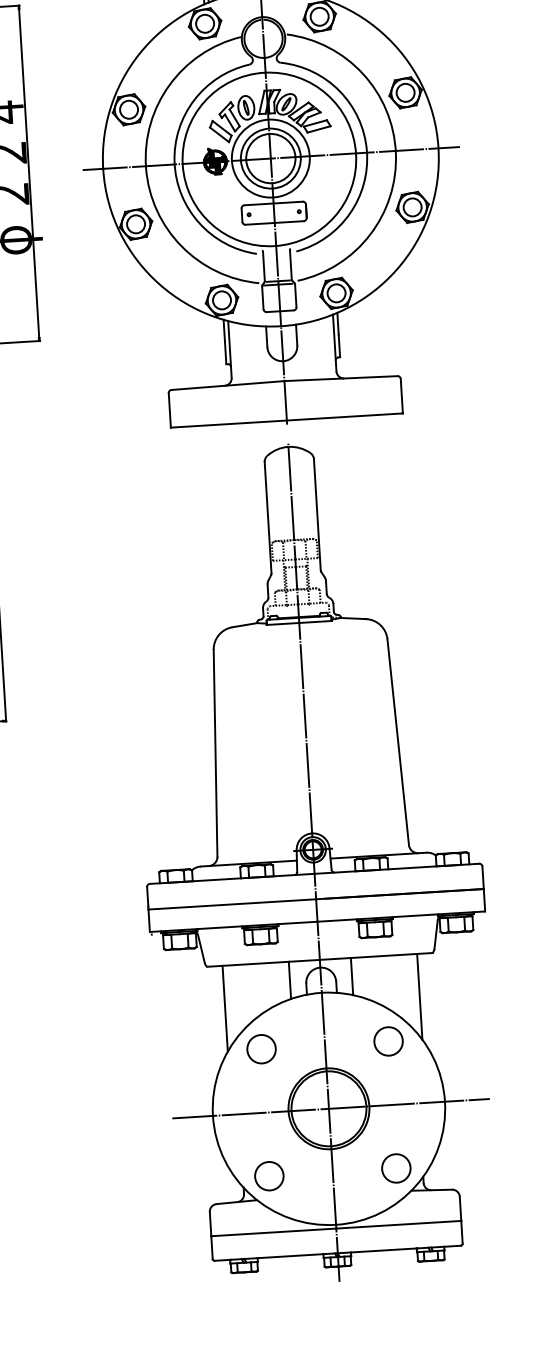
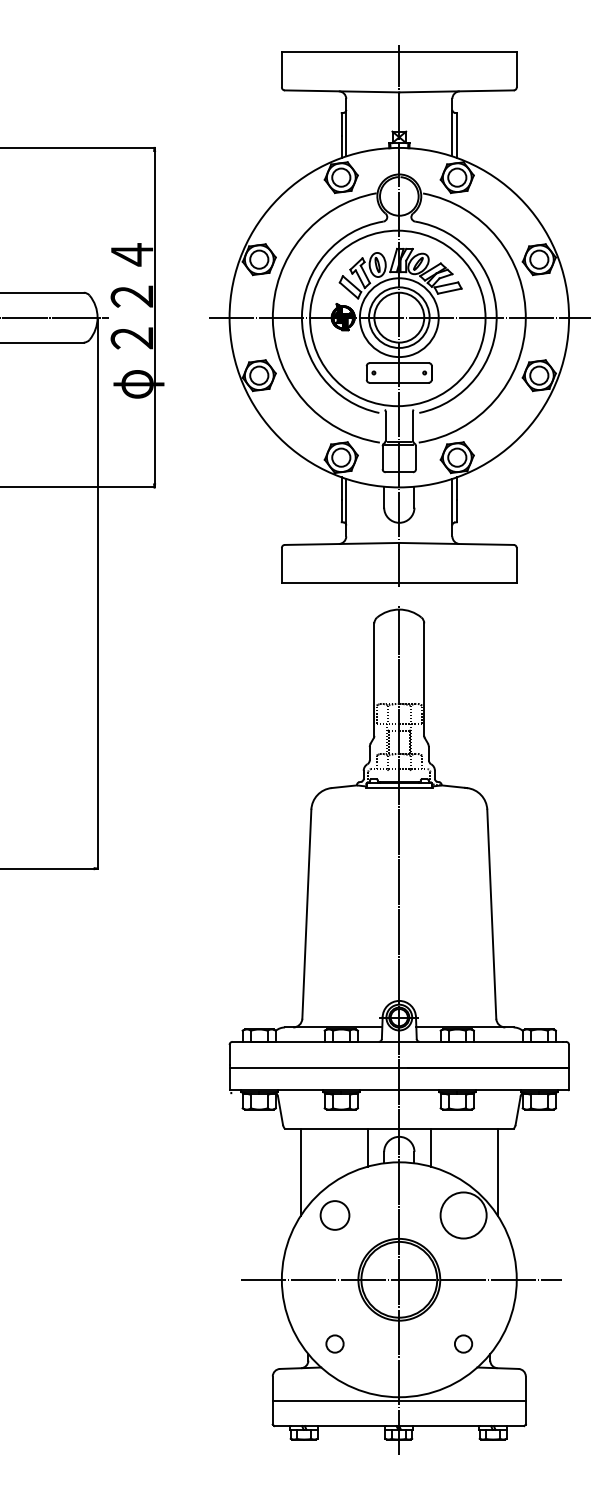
circle: (388, 1041) -> (463, 1215), size x1.6
circle: (396, 1167) -> (463, 1343), size x0.6
circle: (268, 1175) -> (334, 1343), size x0.6

